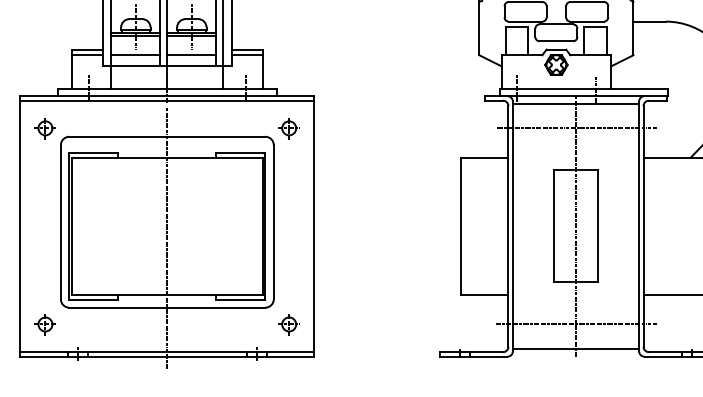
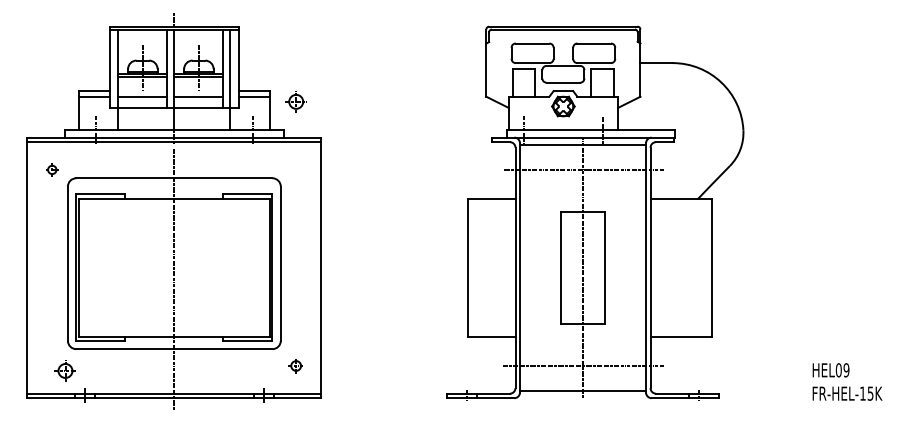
part: (44, 128) -> (51, 169), size x0.6
part: (288, 128) -> (295, 101), moved
part: (44, 324) -> (64, 370), moved
part: (288, 324) -> (295, 365), size x0.7

